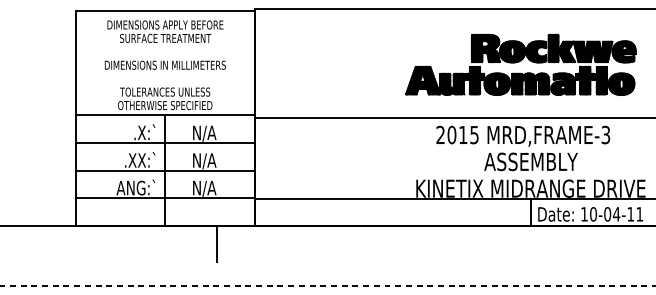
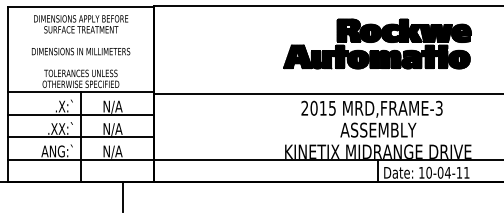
part: (520, 64) -> (377, 43), moved

